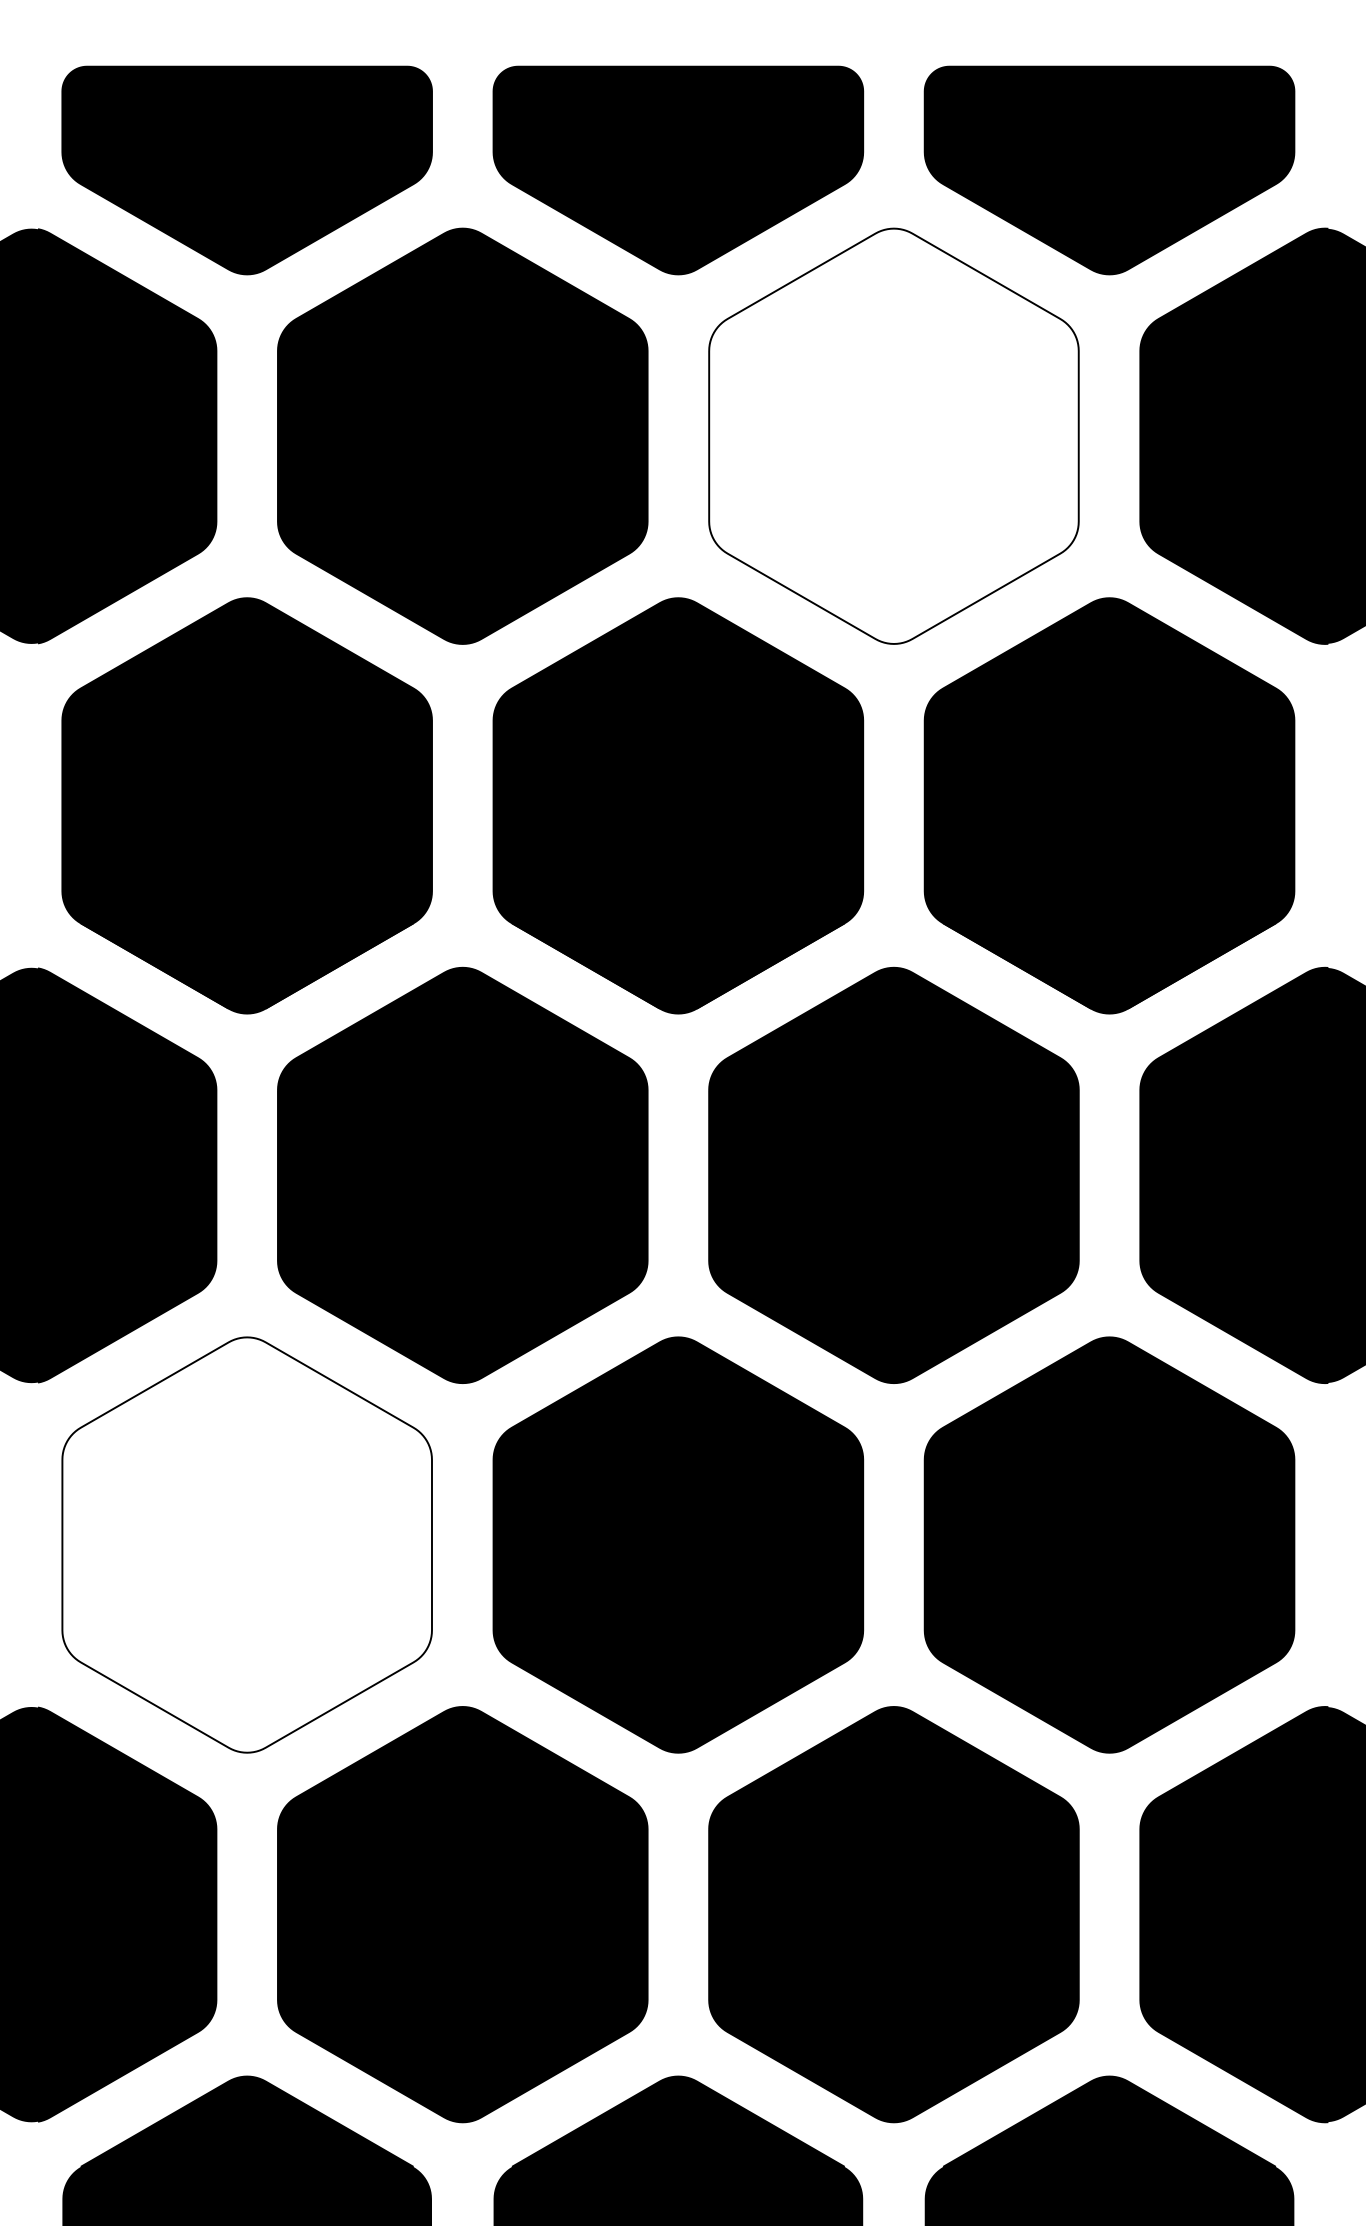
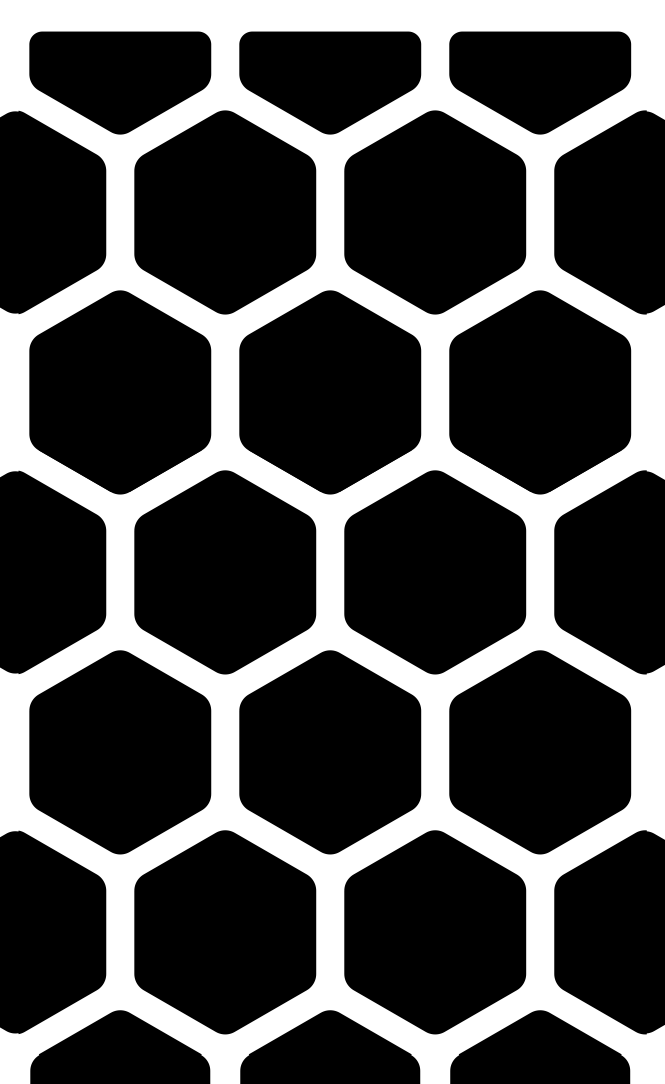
fill: (894, 436) -> (435, 212), added
fill: (247, 1545) -> (120, 752), added

